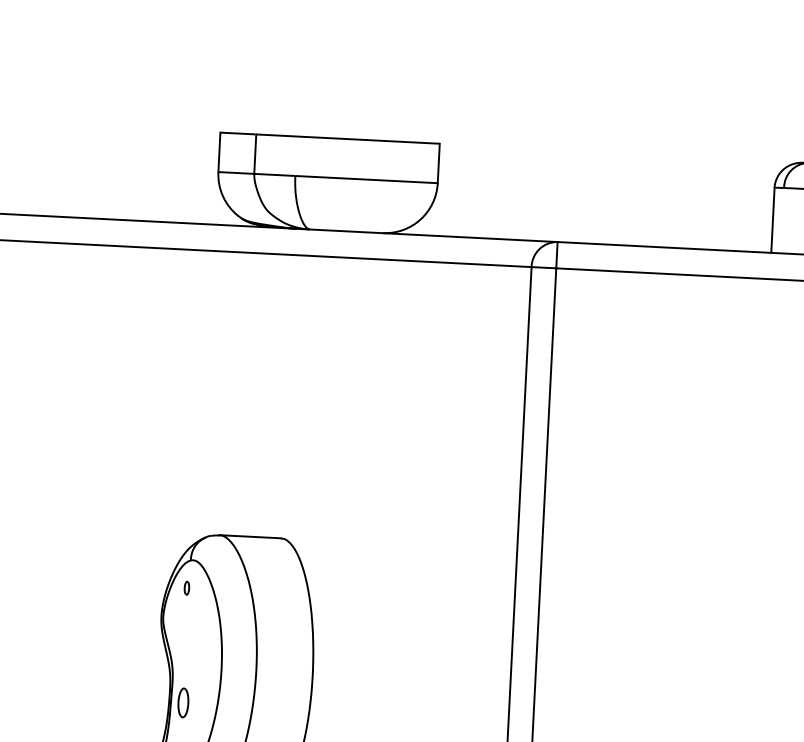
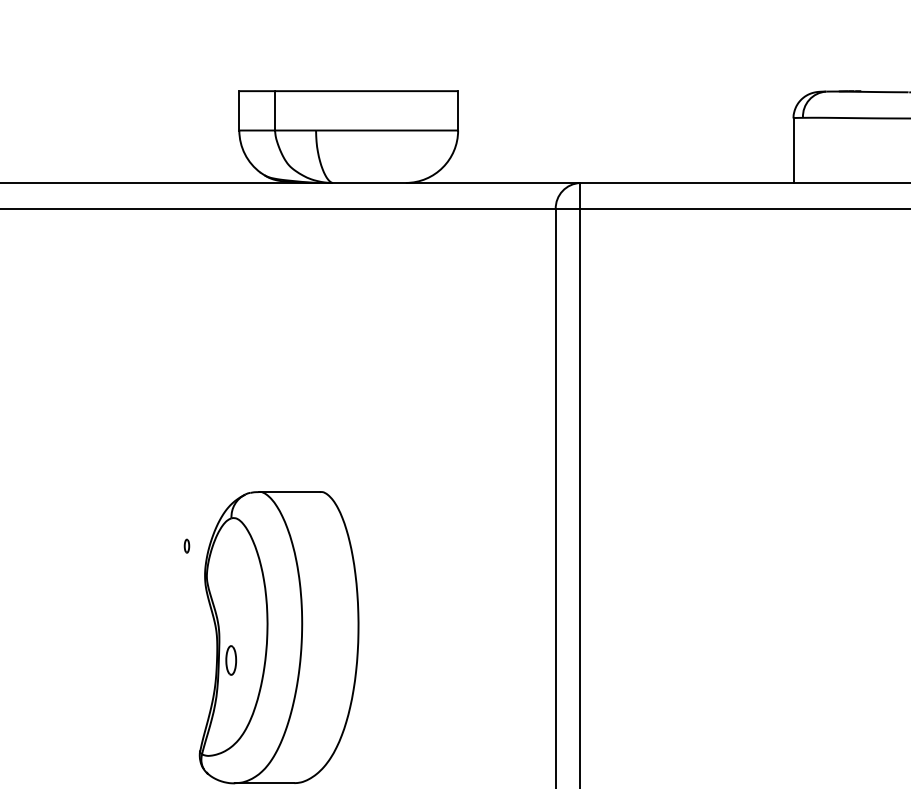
part: (186, 587) -> (186, 545), moved

